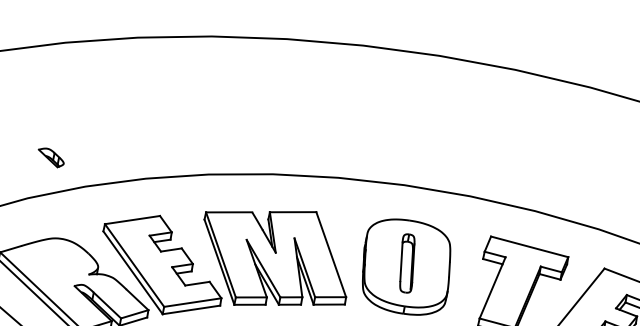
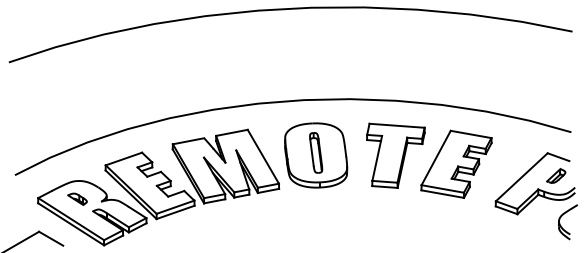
part: (51, 156) -> (77, 198), moved

